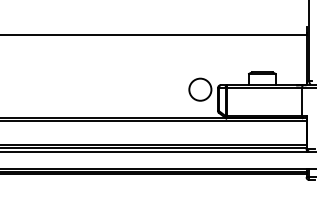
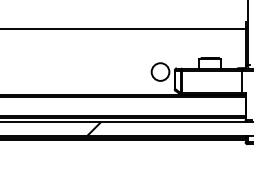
hatch: (117, 160) -> (94, 128), added

